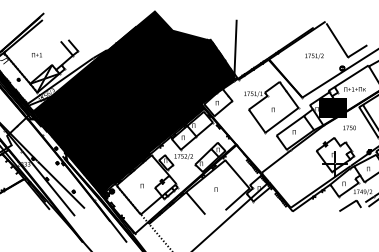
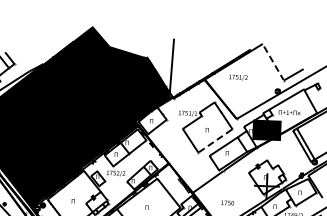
line: (337, 40) -> (274, 63), solid -> dashed
text: (314, 55) -> (238, 76), moved
line: (281, 120) -> (214, 141), solid -> dashed
text: (349, 127) -> (227, 202), moved

